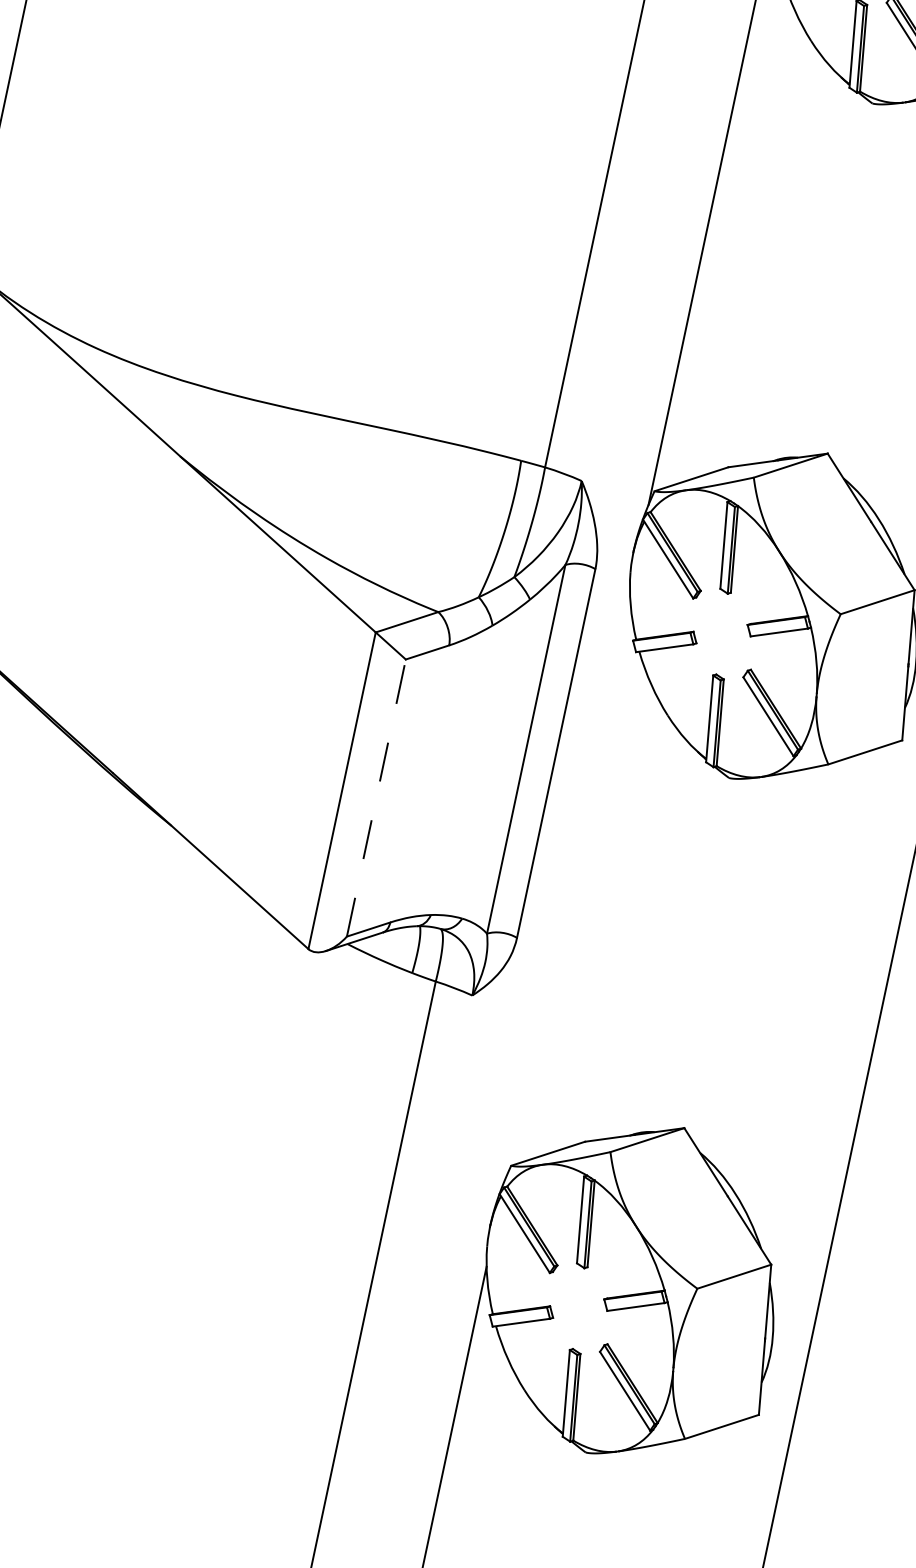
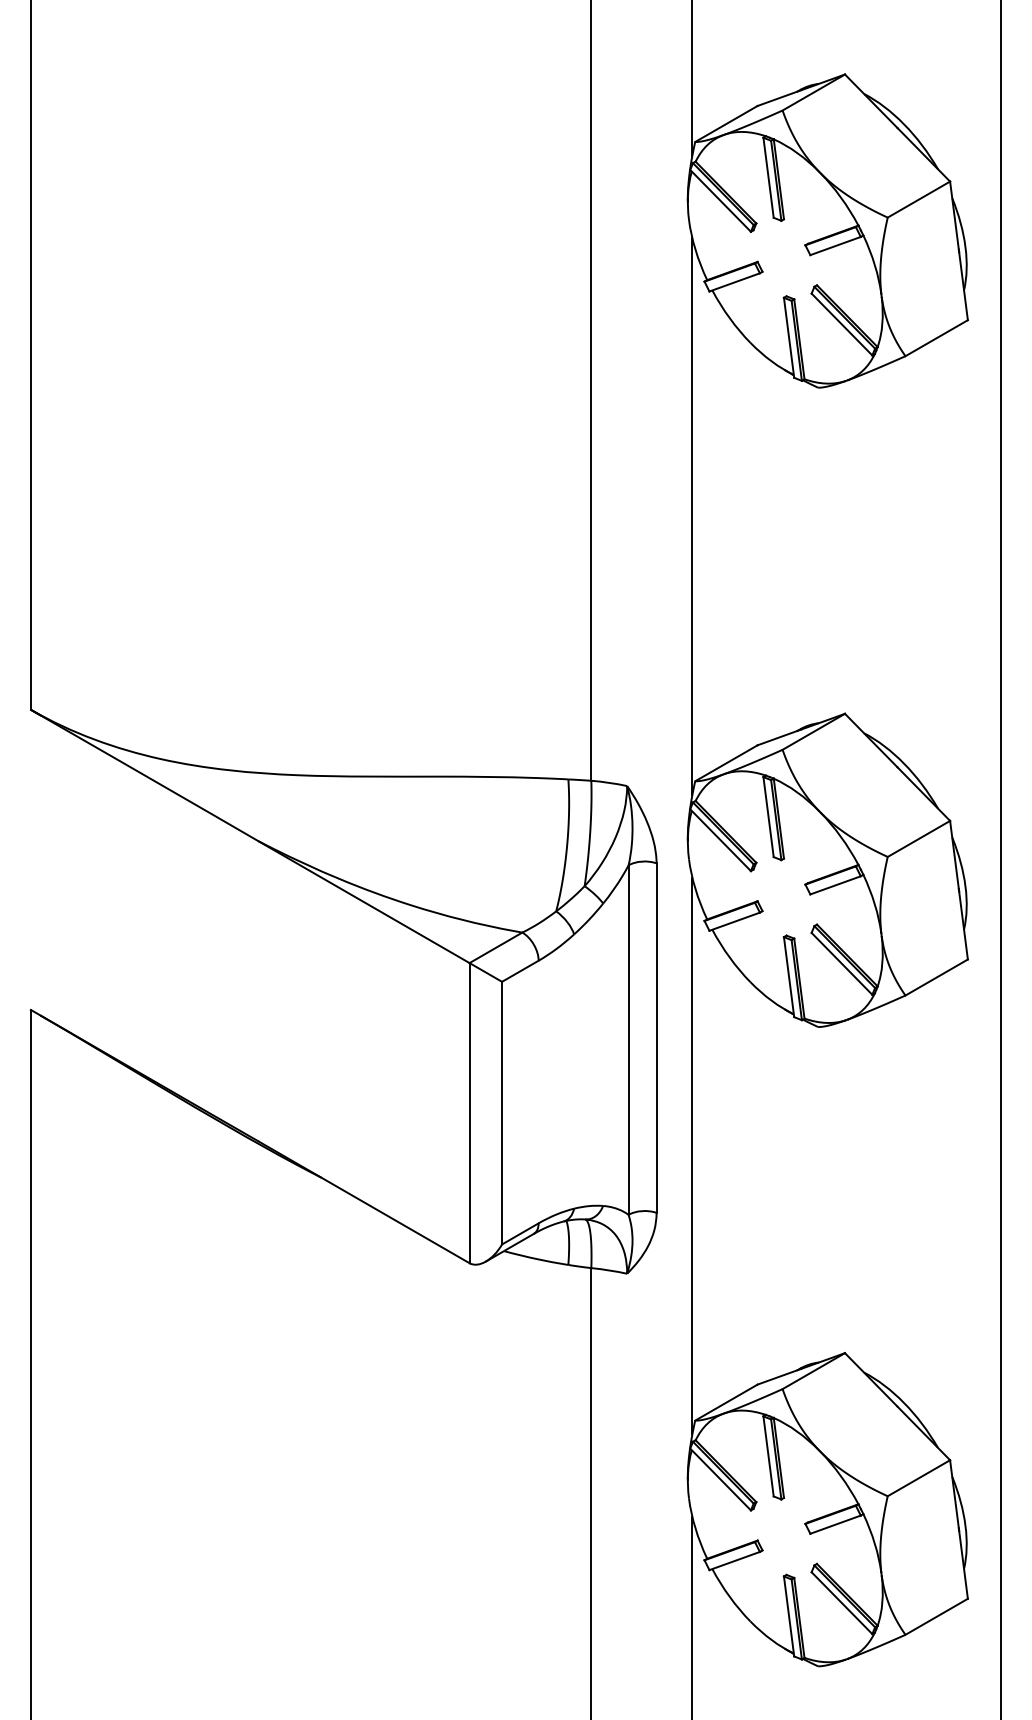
line: (376, 797) -> (502, 1112), dashed -> solid
line: (567, 885) -> (692, 1155), added

